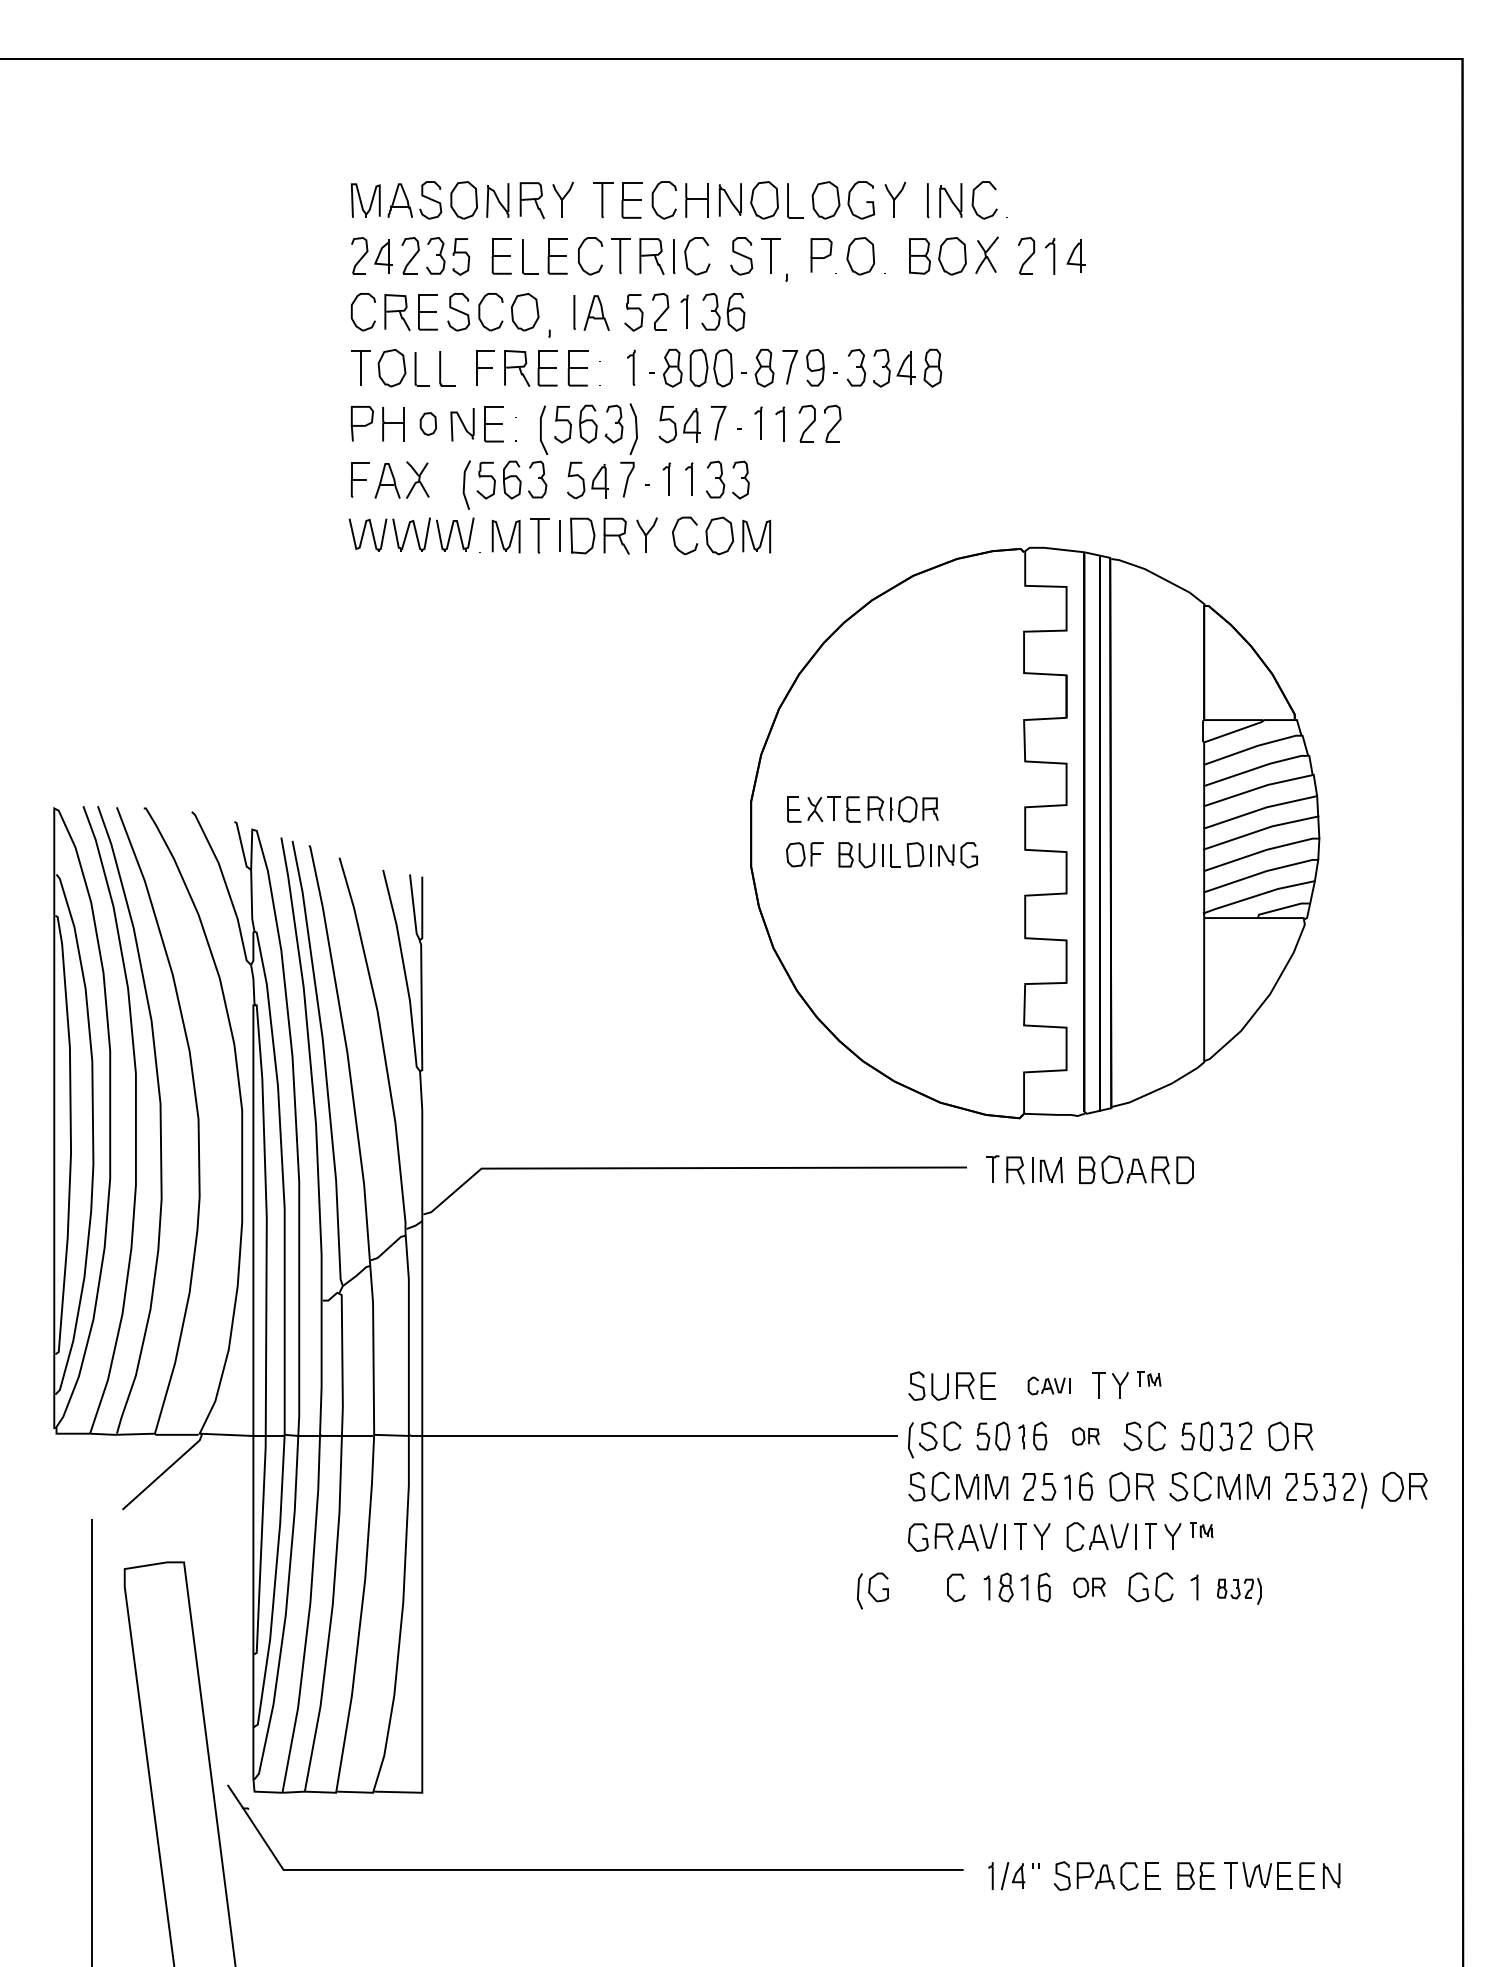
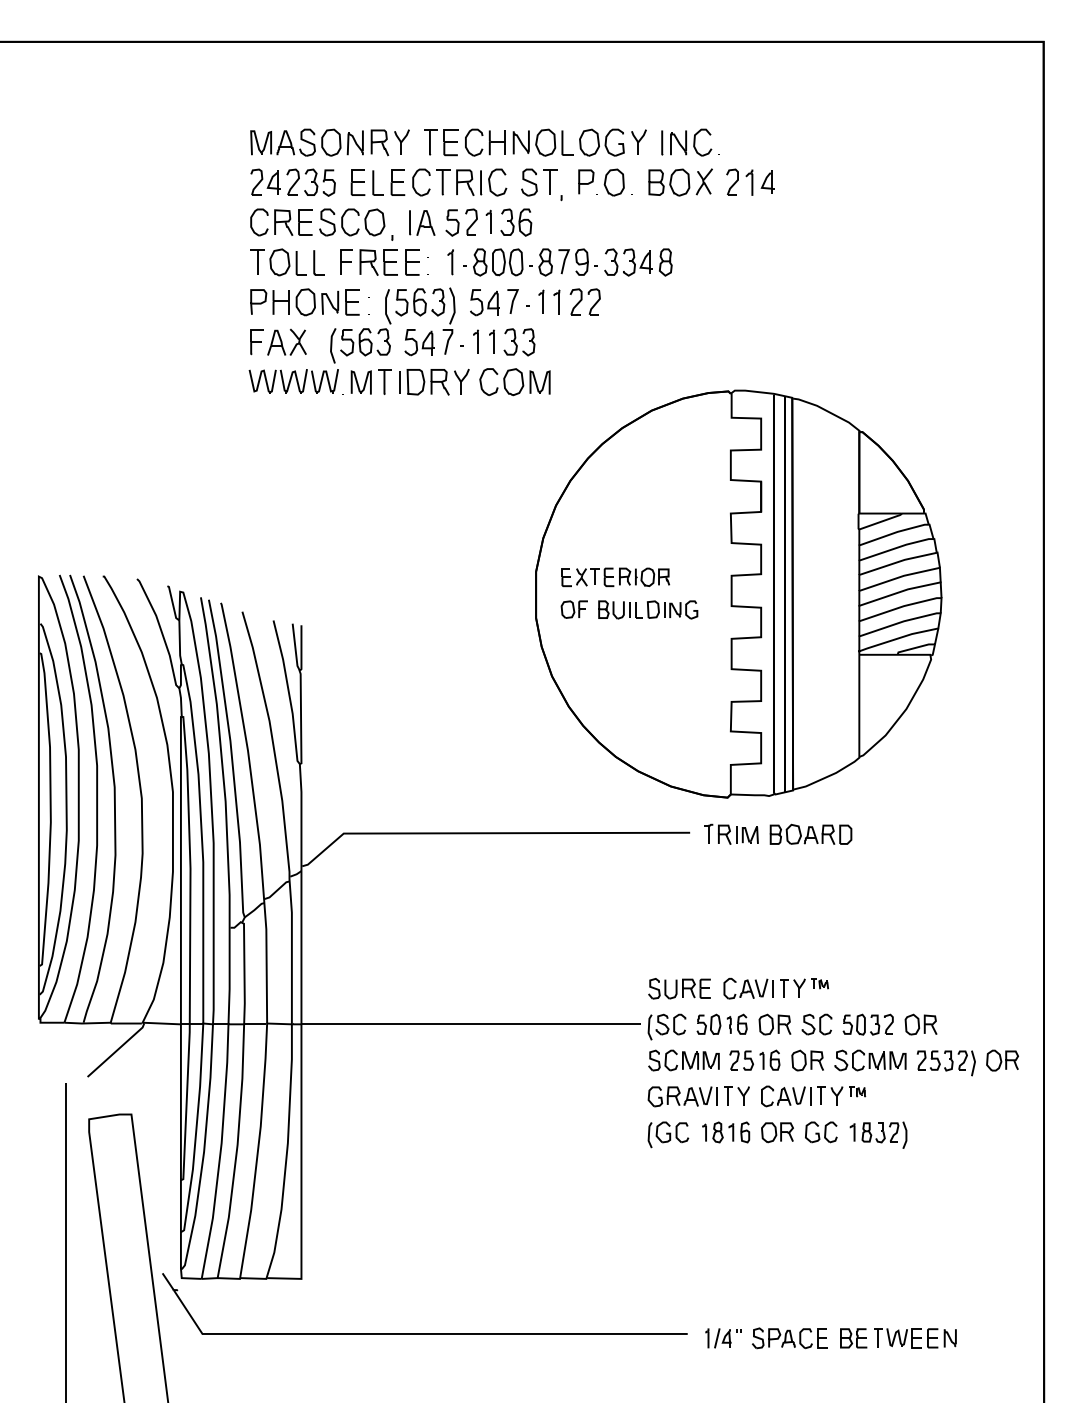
part: (428, 423) -> (305, 301), size x1.67
part: (1048, 1385) -> (748, 988), size x1.67
part: (1085, 1436) -> (774, 1024), size x1.67
part: (1089, 1587) -> (777, 1132), size x1.43
part: (872, 1590) -> (659, 1134), moved
part: (1239, 1591) -> (884, 1135), size x1.43

